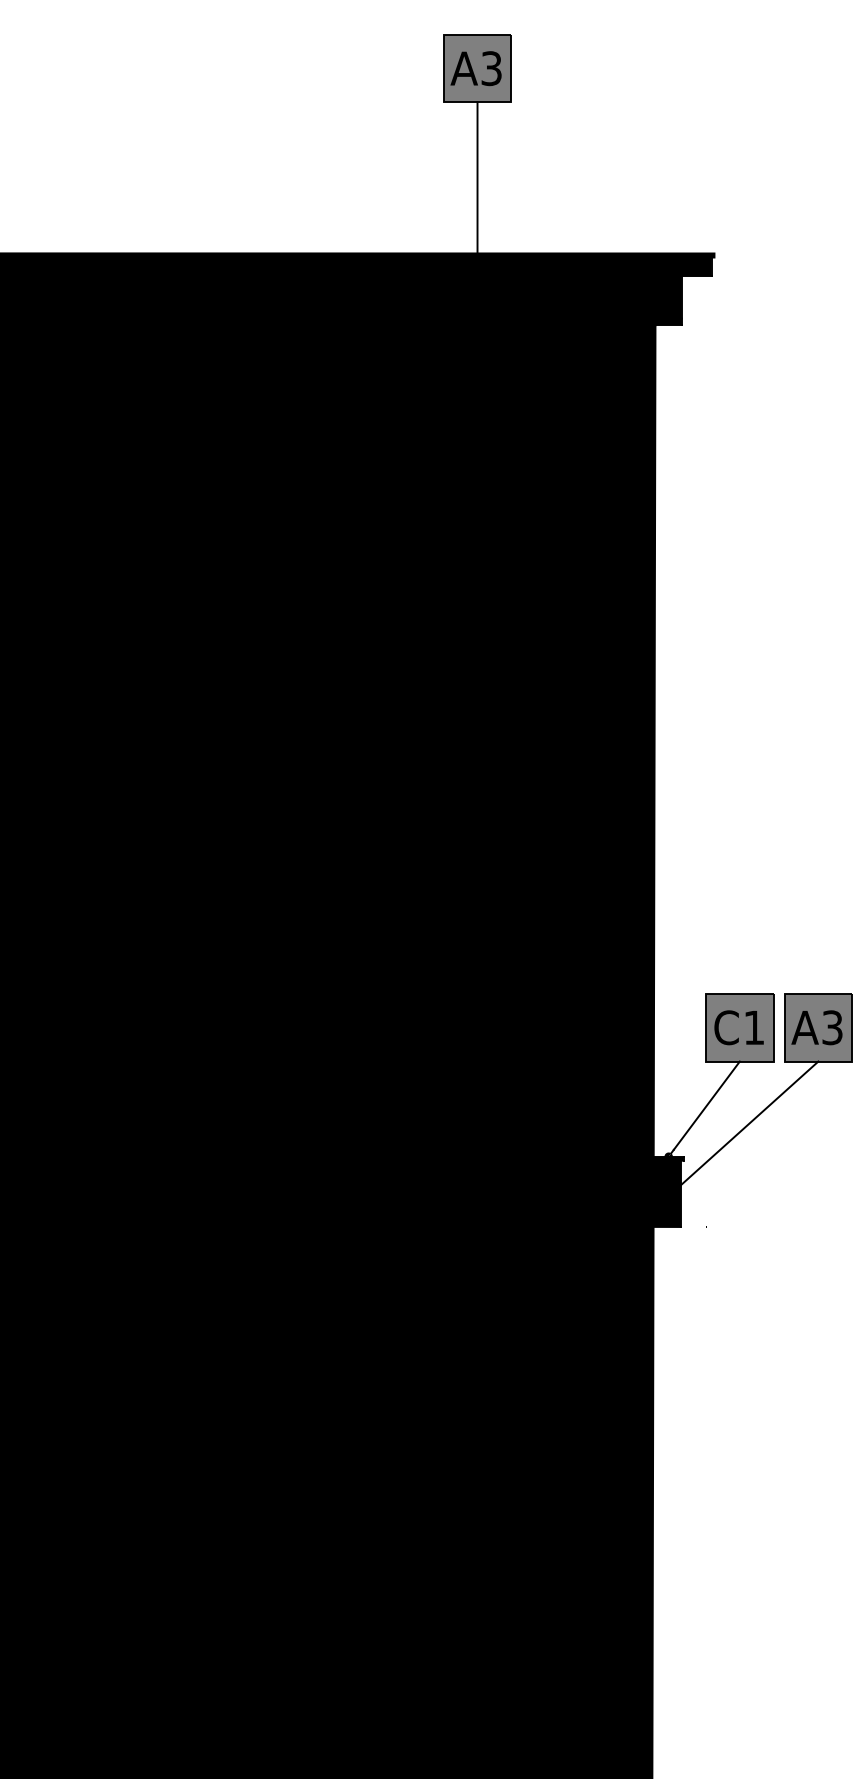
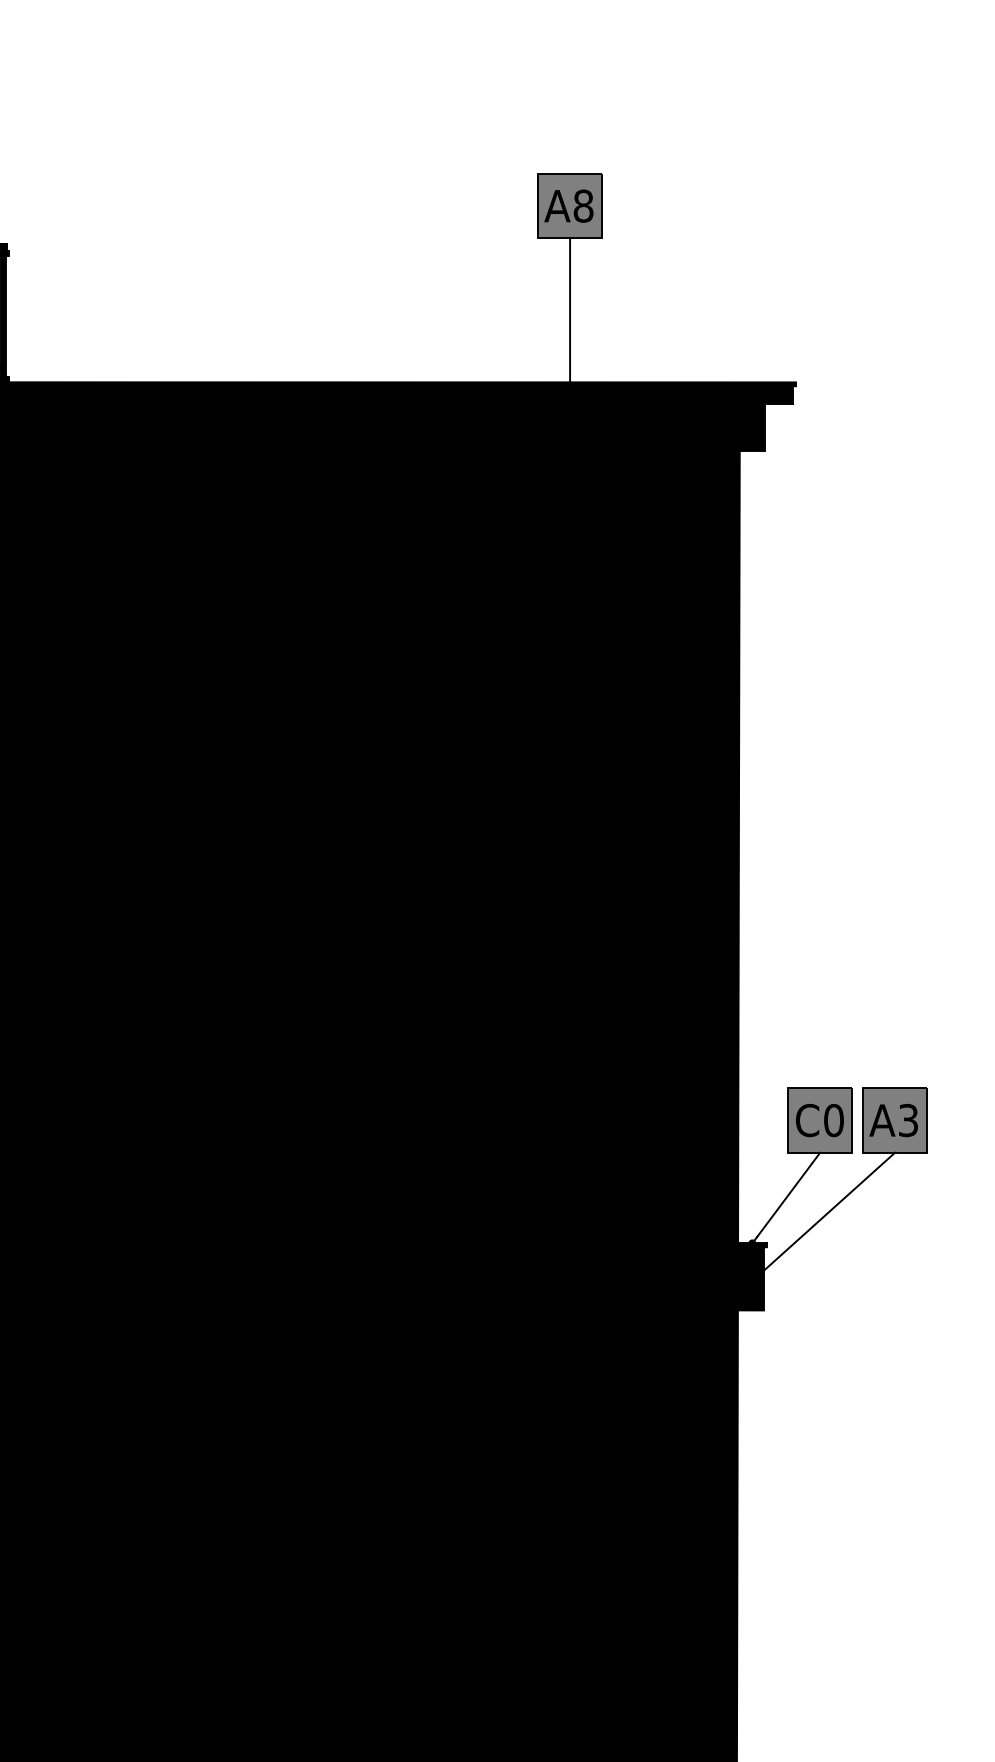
text: (491, 67) -> (583, 205), A3 -> A8
text: (753, 1027) -> (833, 1120), C1 -> C0

